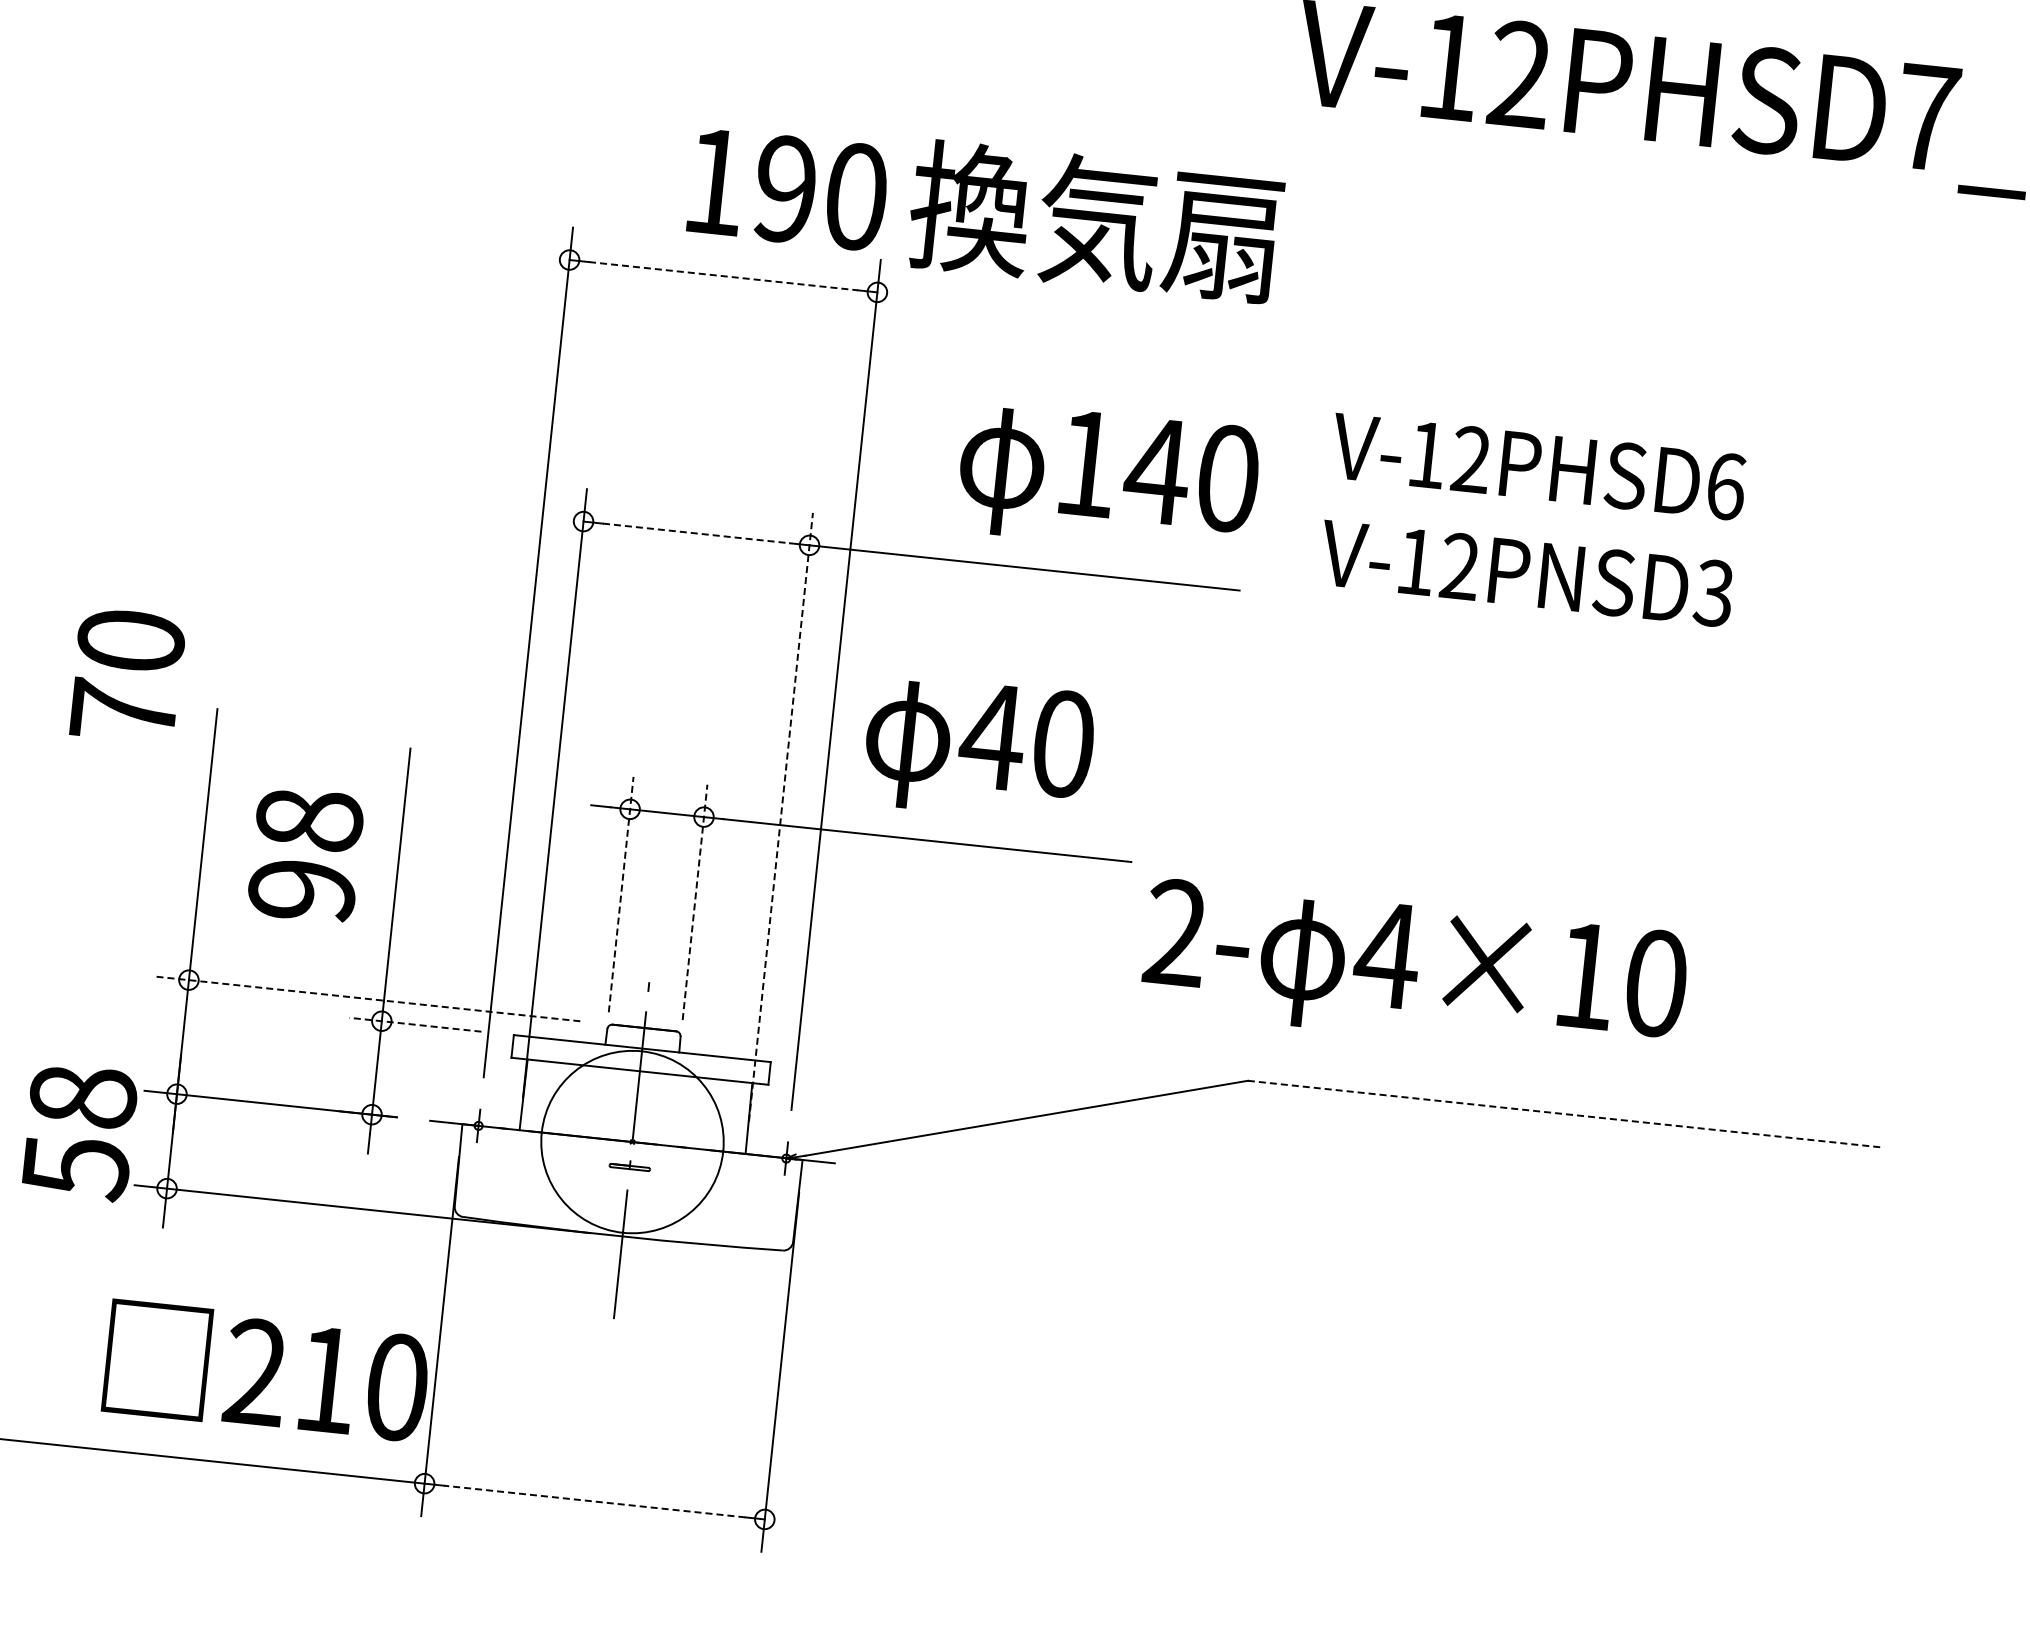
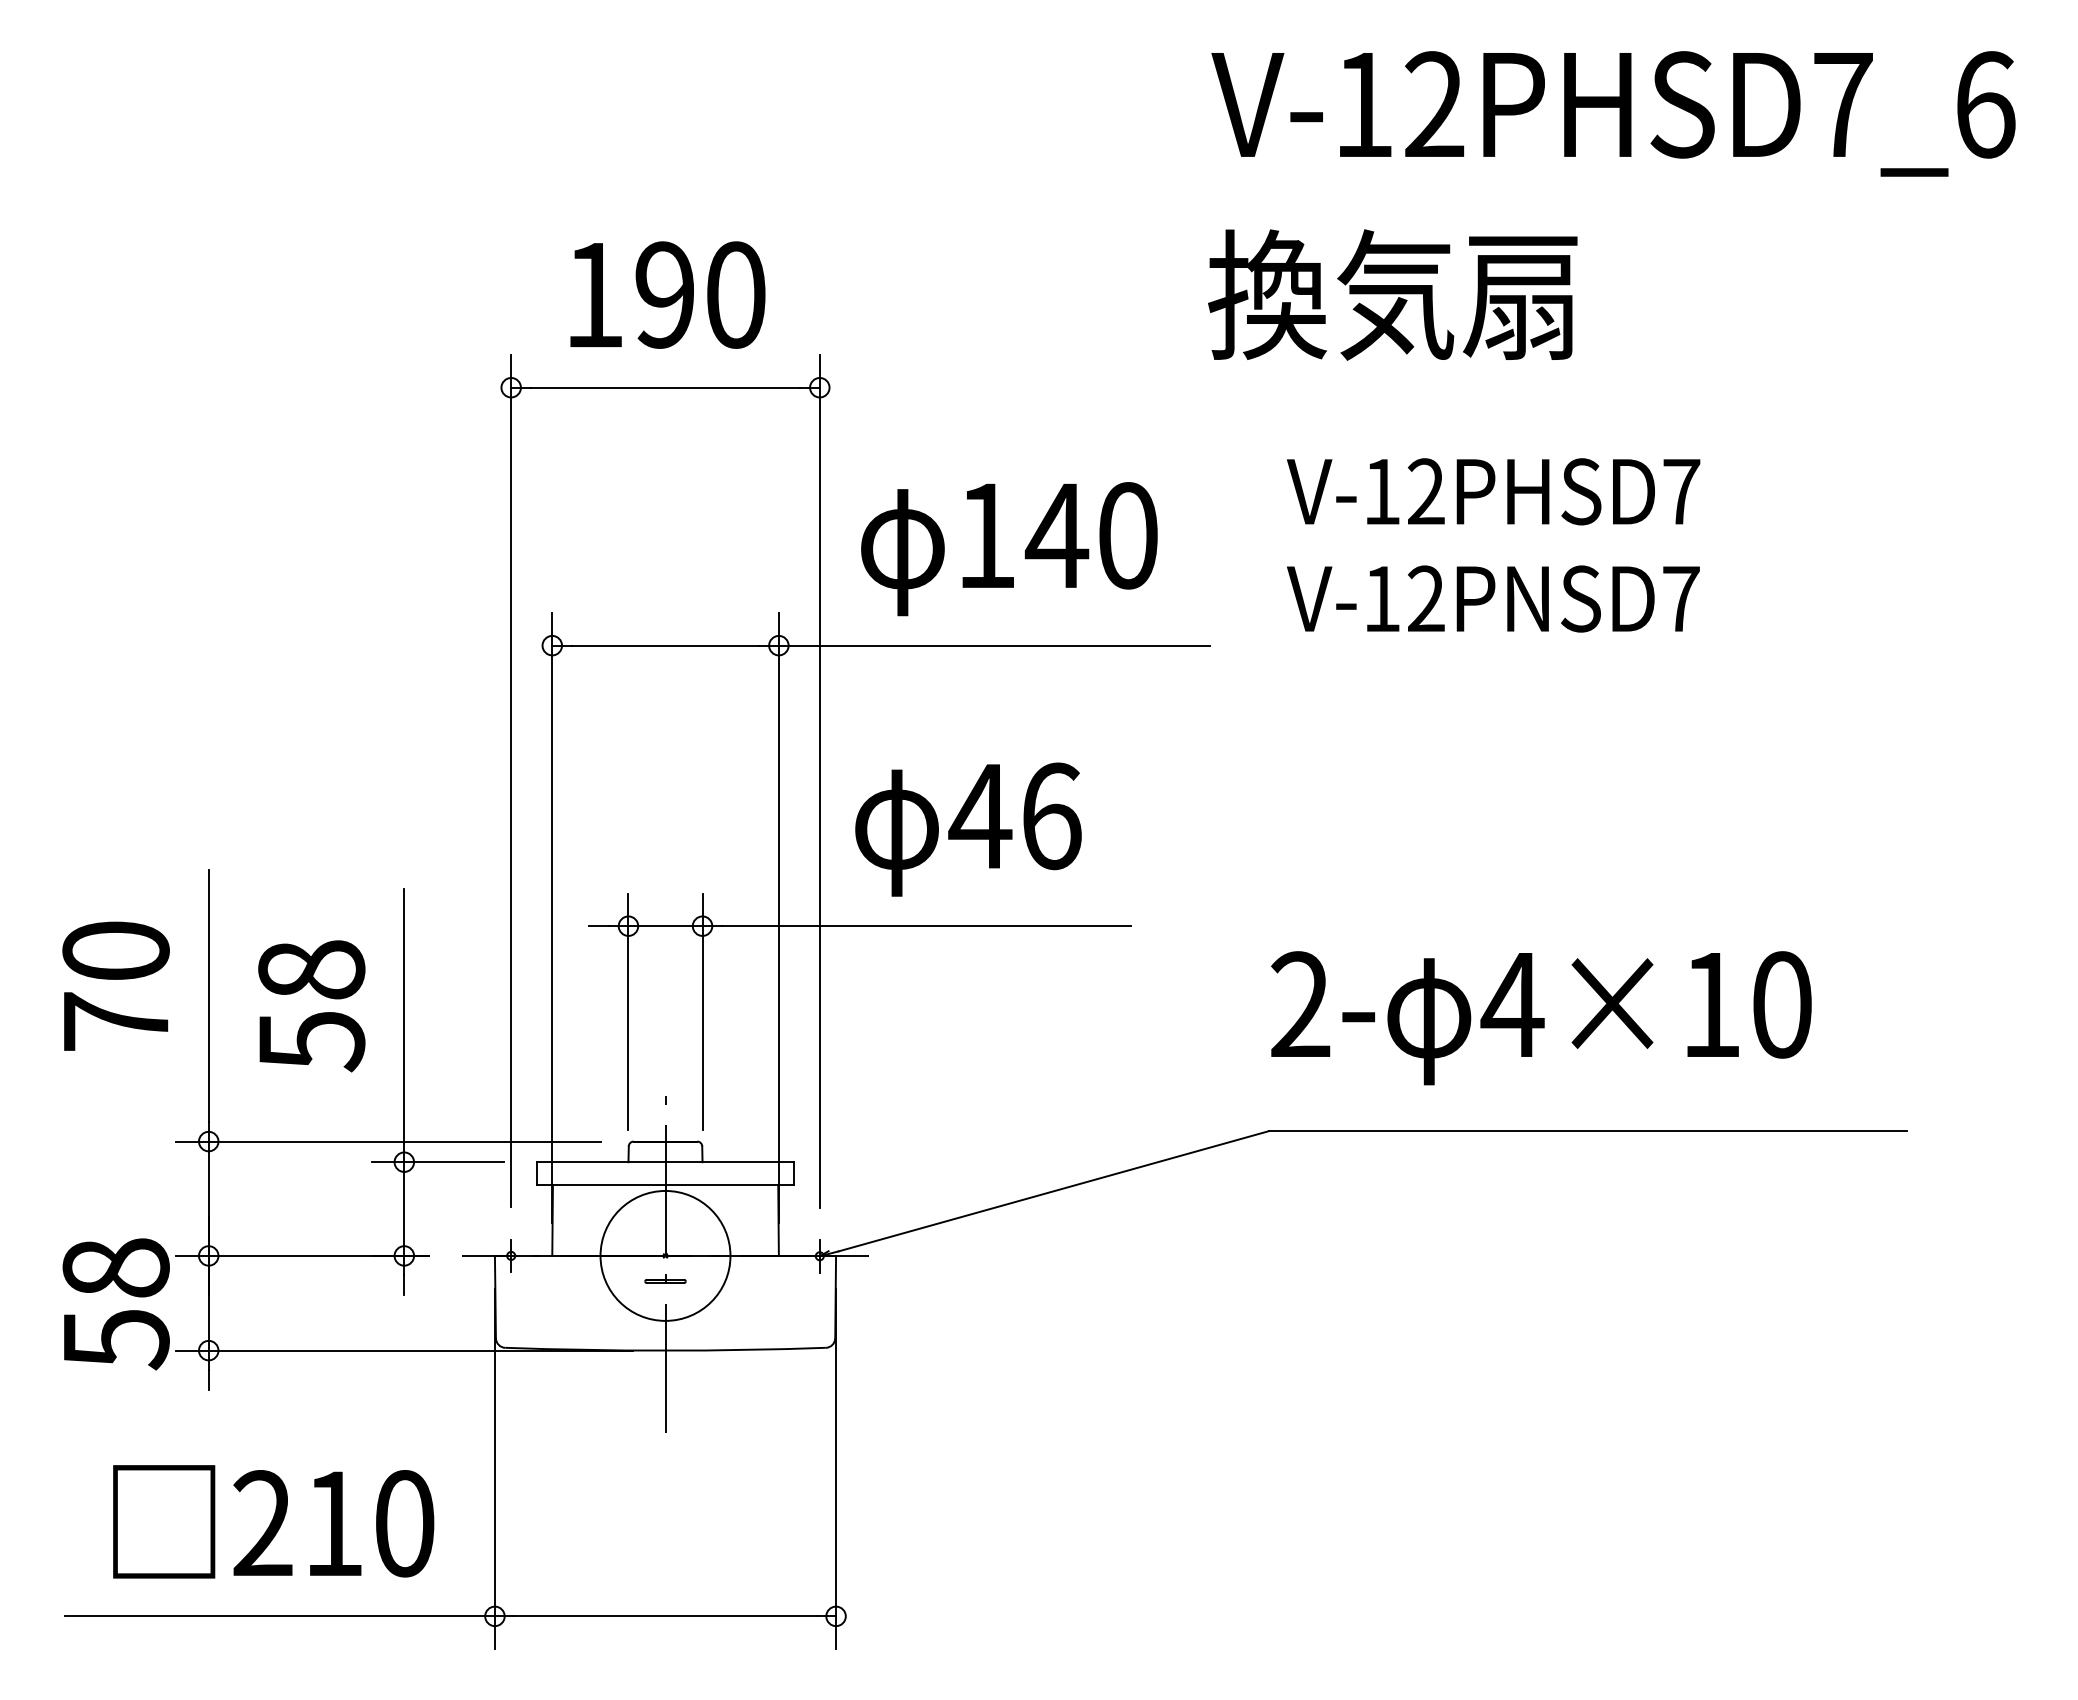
text: (788, 188) -> (667, 294), moved
text: (1095, 221) -> (1392, 294), moved
line: (723, 275) -> (665, 387), dashed -> solid
text: (1108, 479) -> (1009, 549), moved
text: (1725, 486) -> (1681, 491), V-12PHSD6 -> V-12PHSD7
line: (696, 533) -> (665, 645), dashed -> solid
text: (1713, 592) -> (1680, 598), V-12PNSD3 -> V-12PNSD7
text: (126, 675) -> (115, 985), moved
text: (1063, 744) -> (1051, 816), 40 -> 46
line: (780, 816) -> (778, 917), dashed -> solid
text: (301, 892) -> (311, 1042), 98 -> 58
line: (621, 894) -> (628, 1011), dashed -> solid
line: (695, 902) -> (702, 1011), dashed -> solid
text: (1414, 971) -> (1541, 1018), moved
line: (368, 998) -> (388, 1141), dashed -> solid
line: (414, 1024) -> (437, 1162), dashed -> solid
line: (1566, 1114) -> (1588, 1131), dashed -> solid
circle: (632, 1141) -> (665, 1255), size x0.71
text: (266, 1371) -> (273, 1521), moved
line: (594, 1501) -> (665, 1616), dashed -> solid

